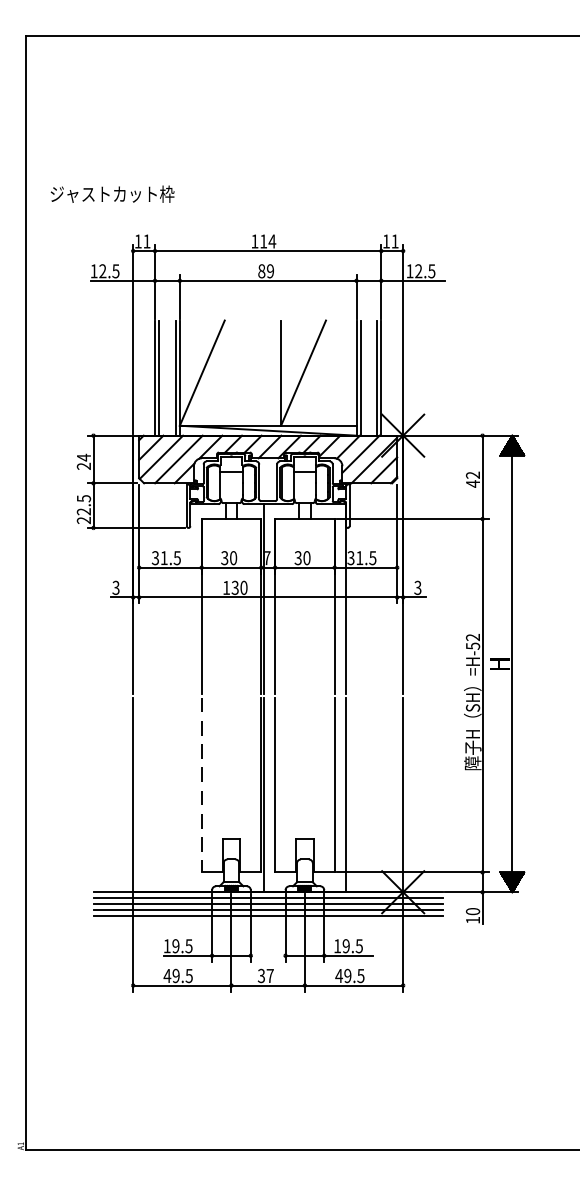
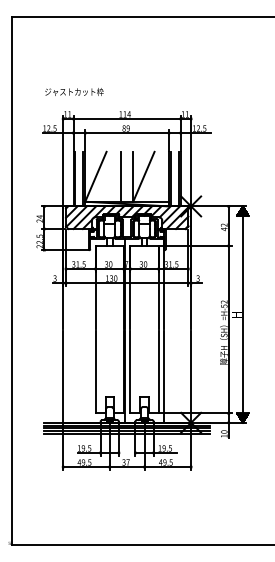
text: (112, 193) -> (74, 91), moved
line: (256, 372) -> (121, 176), added
line: (201, 786) -> (95, 372), dashed -> solid

